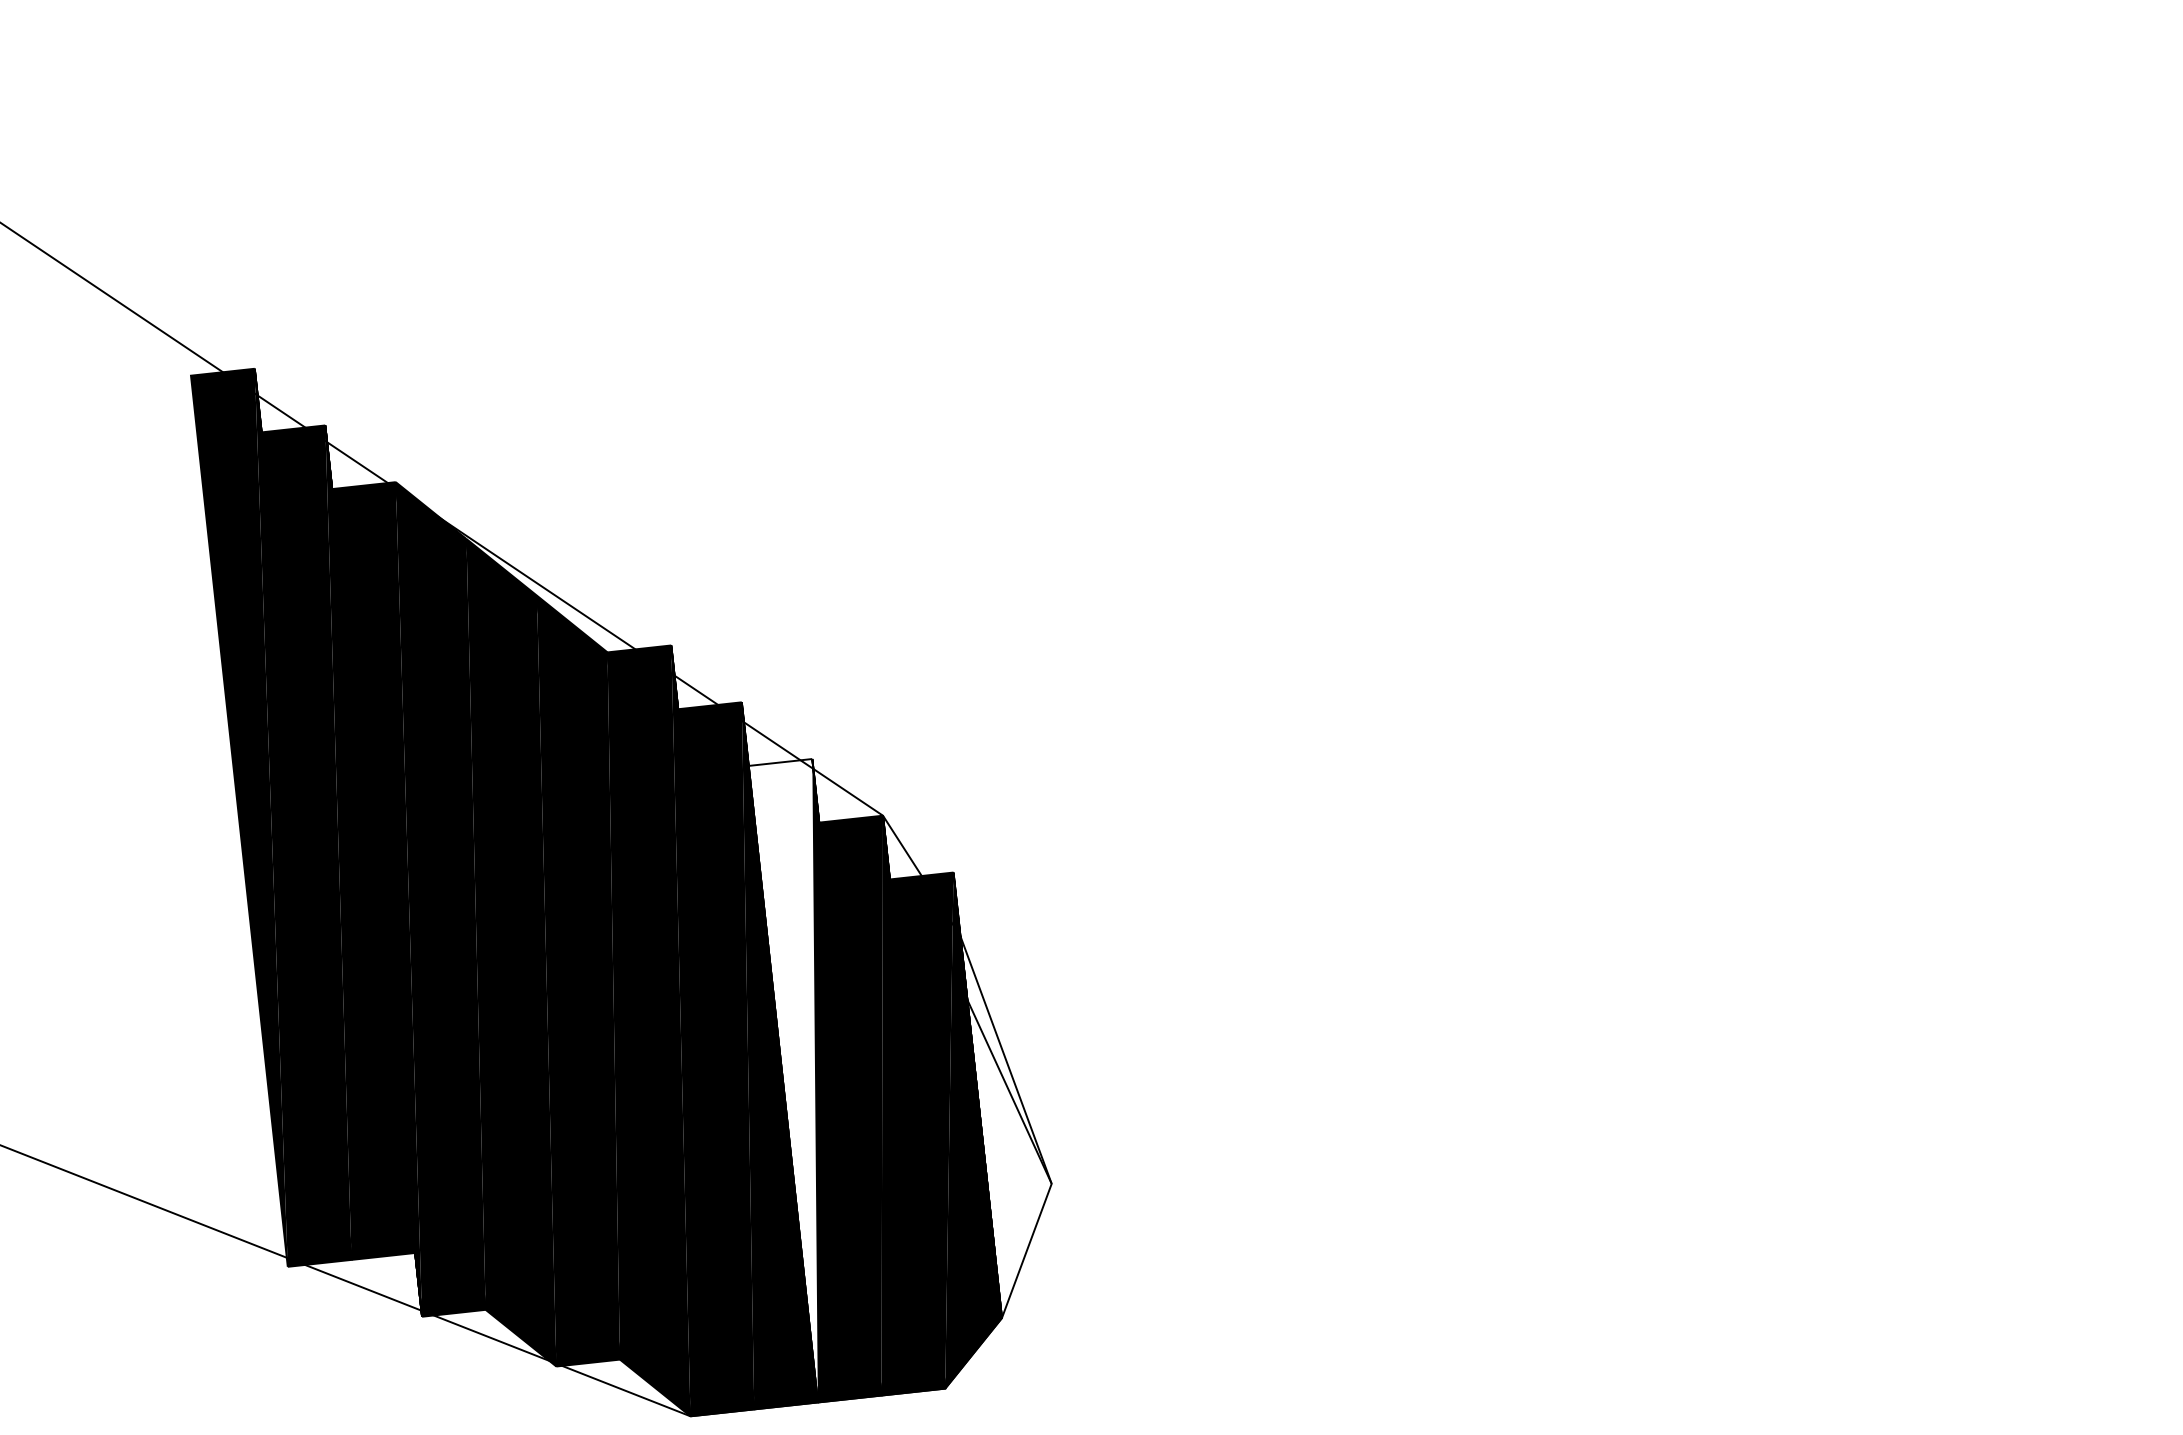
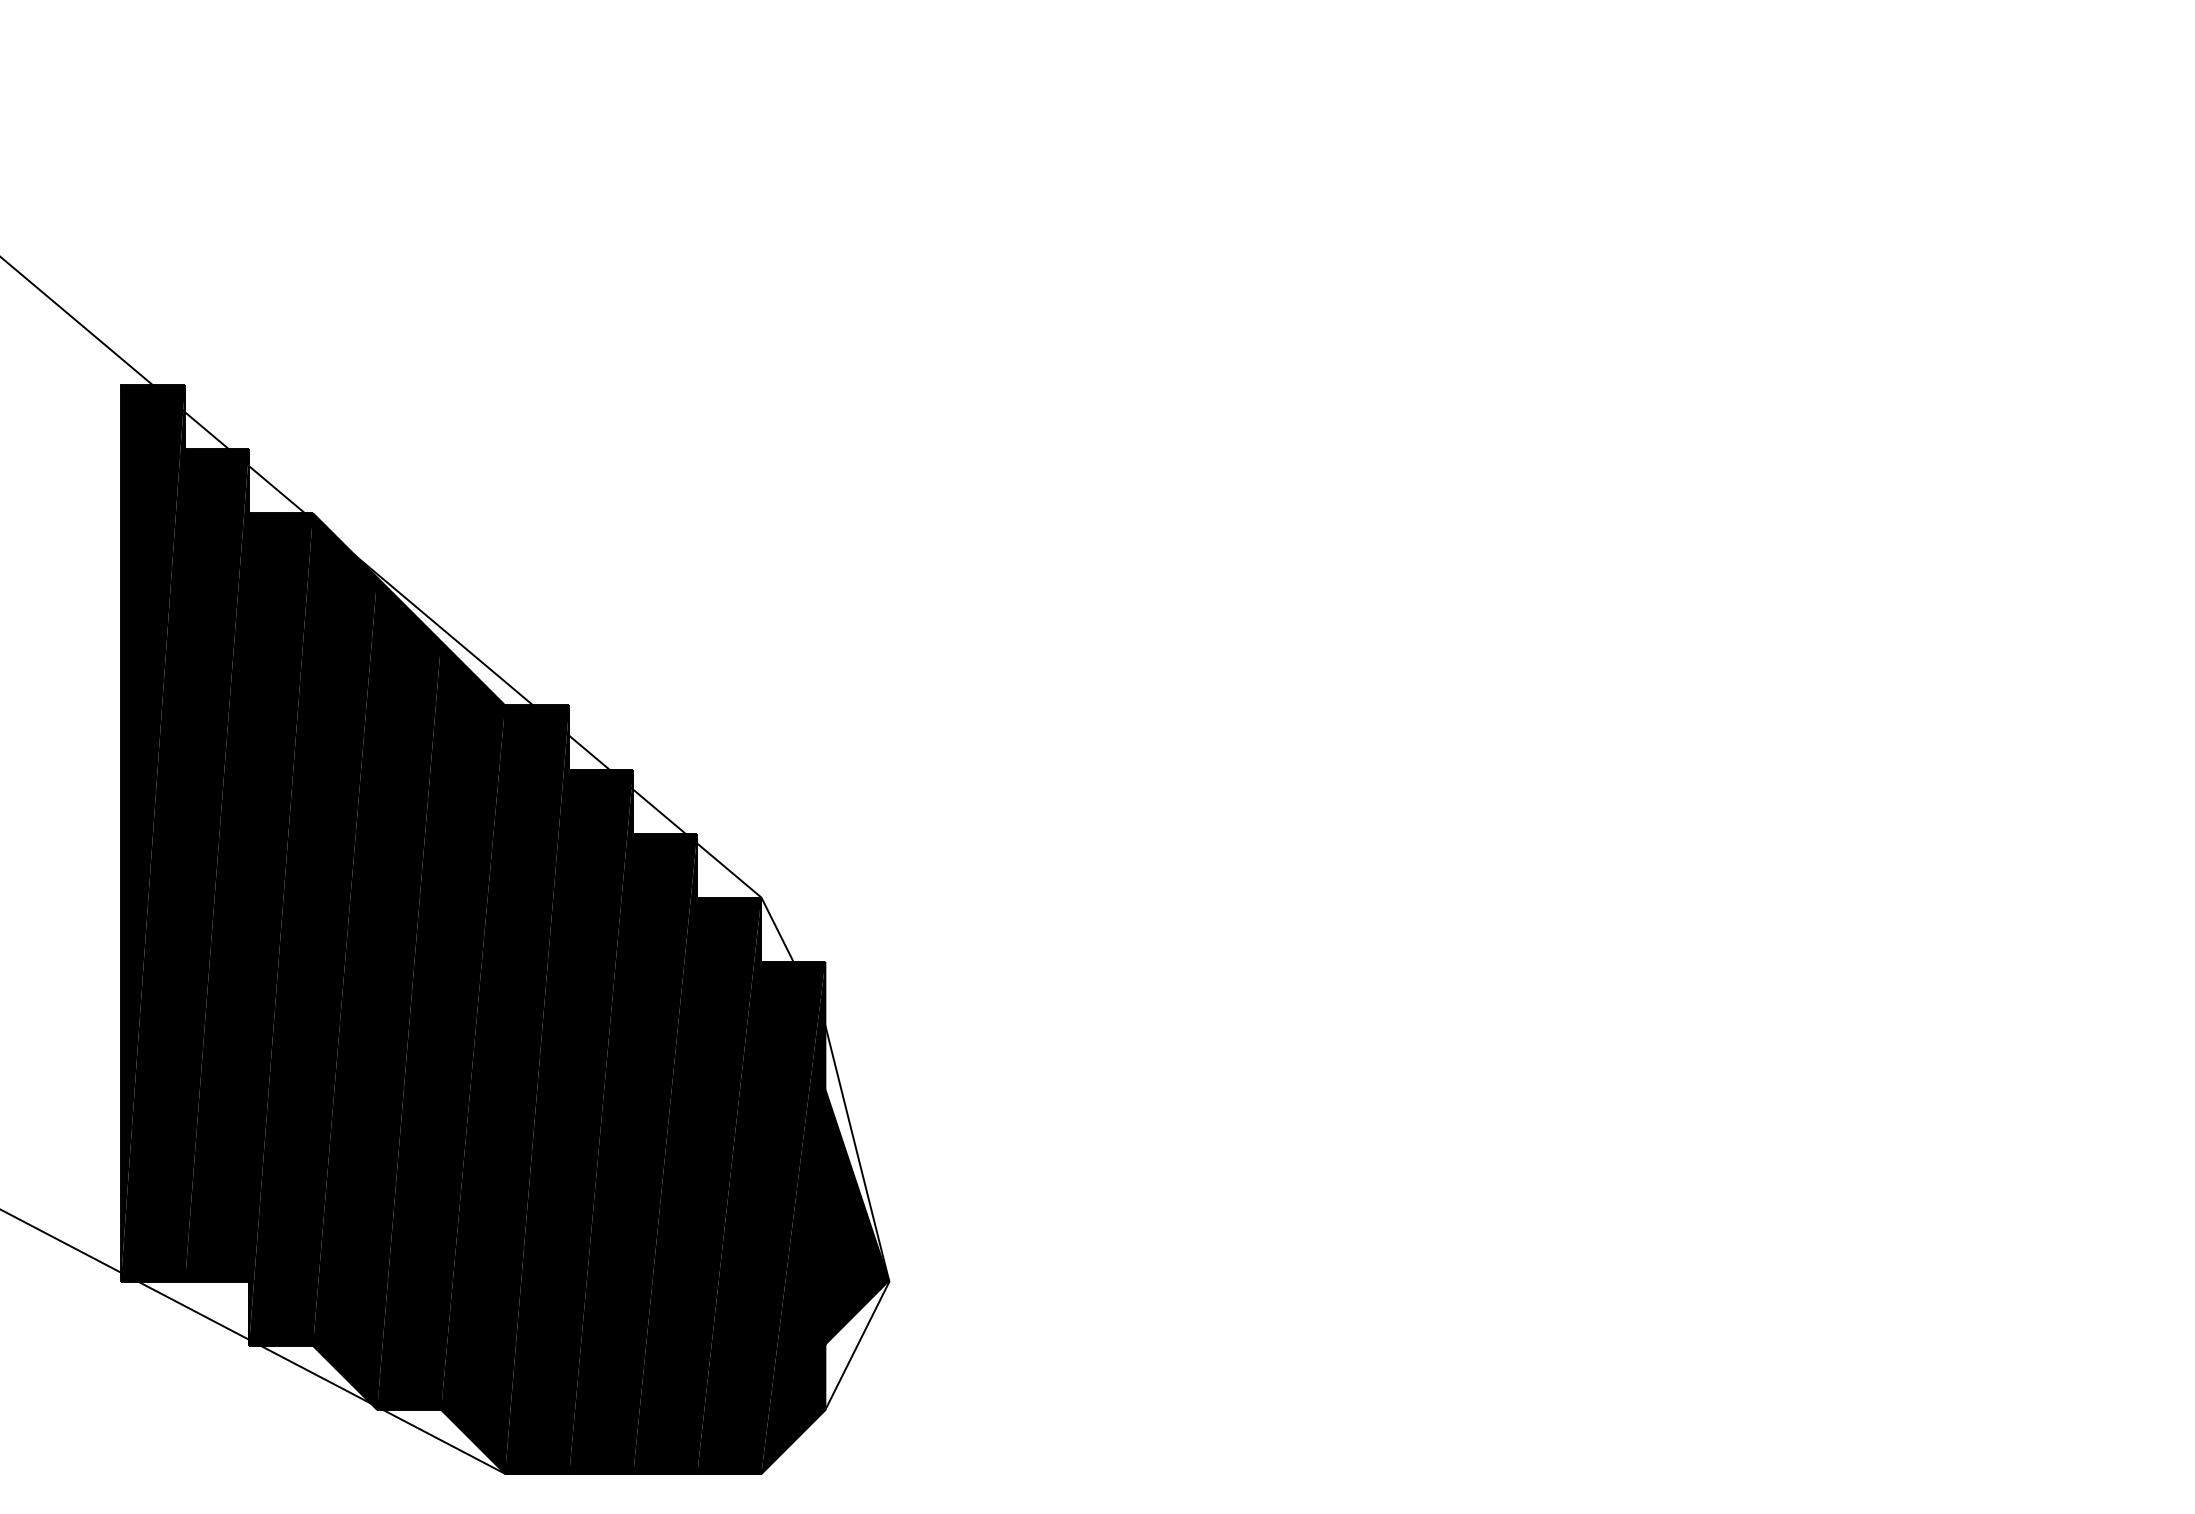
fill: (815, 1080) -> (665, 1153), added
fill: (1013, 1123) -> (857, 1217), added

